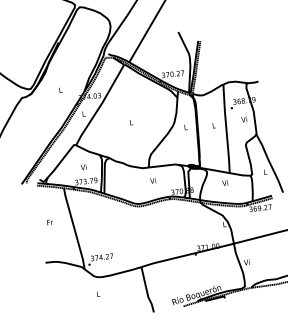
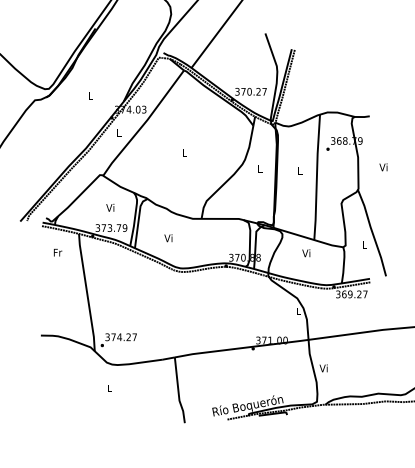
text: (244, 119) -> (383, 167), moved
text: (153, 180) -> (168, 238), moved
text: (50, 222) -> (58, 252), moved

